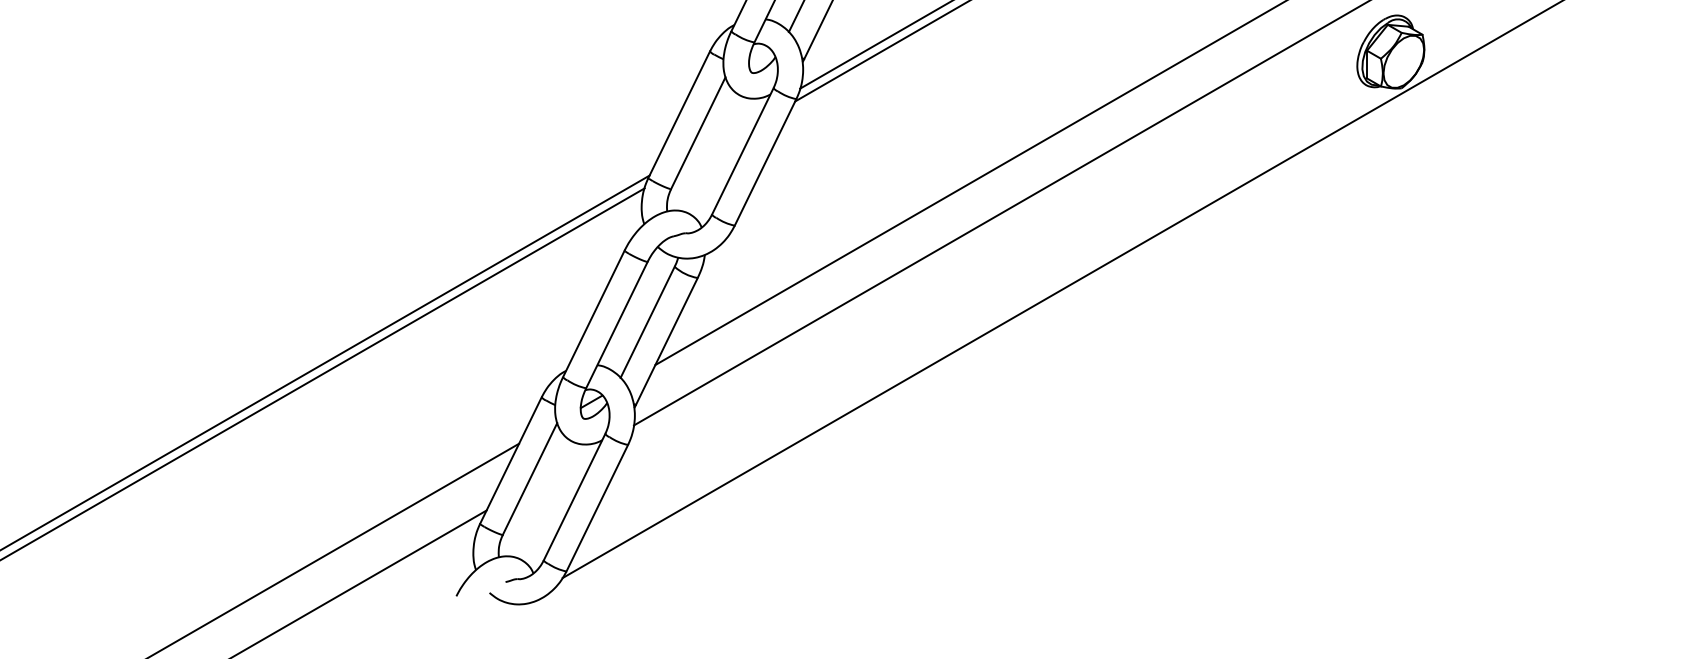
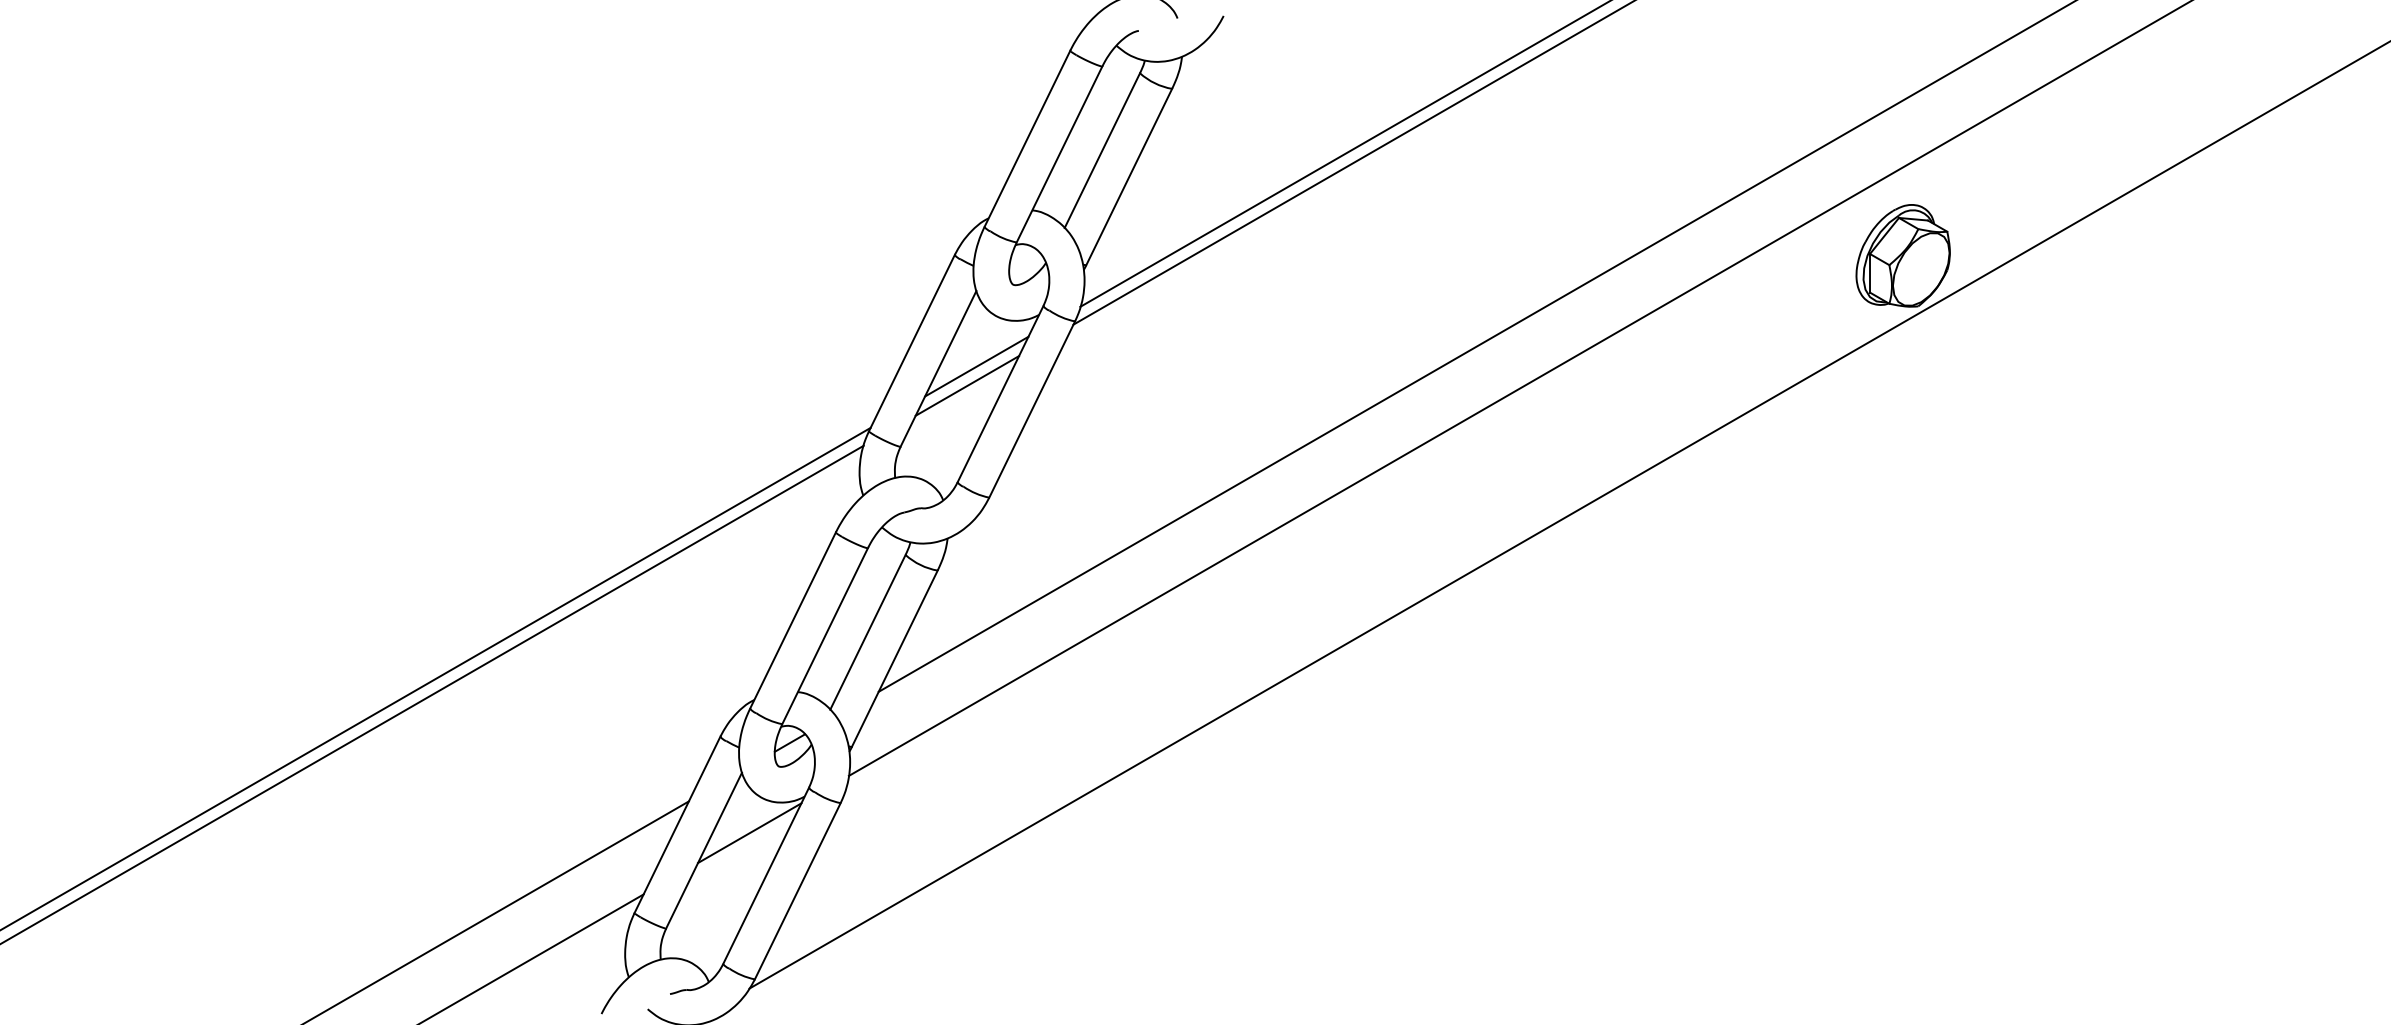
line: (725, 131) -> (976, 366), added
line: (719, 145) -> (967, 385), added
line: (562, 466) -> (749, 833), added

